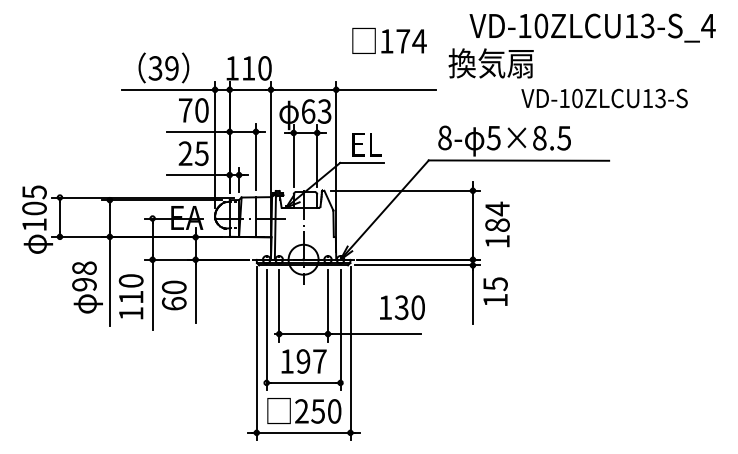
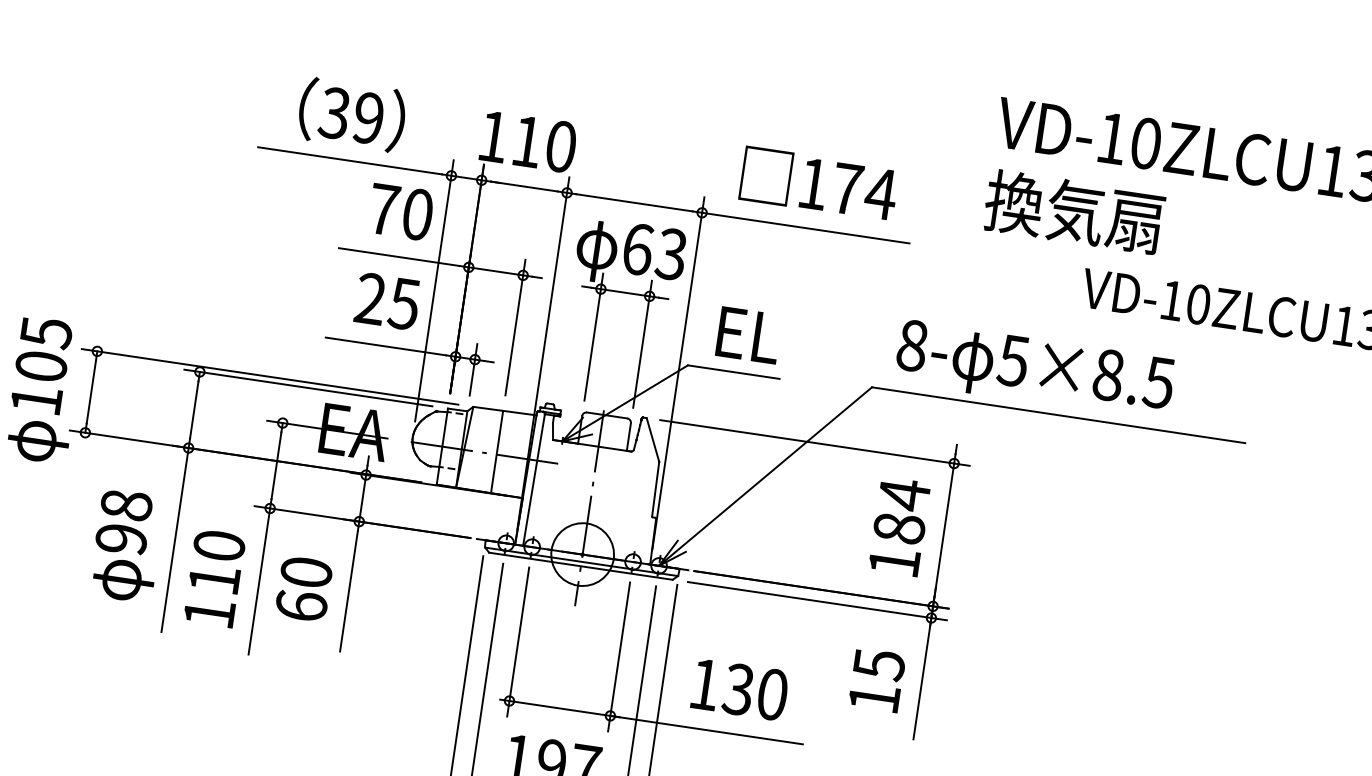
text: (389, 40) -> (819, 182), moved
text: (490, 63) -> (1072, 211), moved
text: (497, 224) -> (899, 526), moved
text: (495, 291) -> (876, 679), moved
text: (402, 307) -> (740, 689), moved

